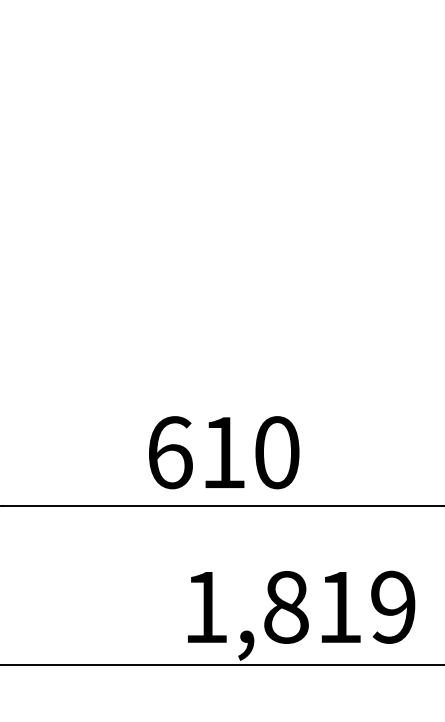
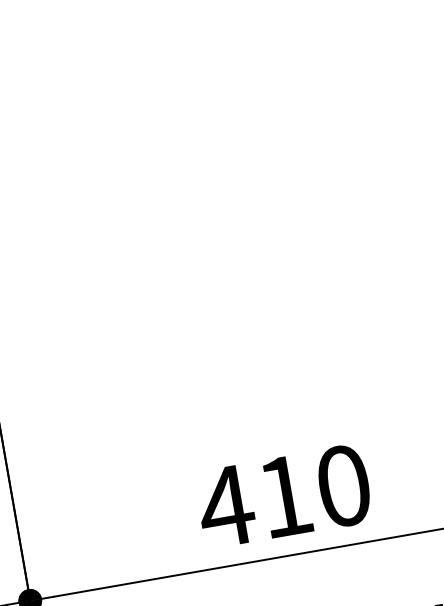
text: (169, 452) -> (225, 506), 610 -> 410

